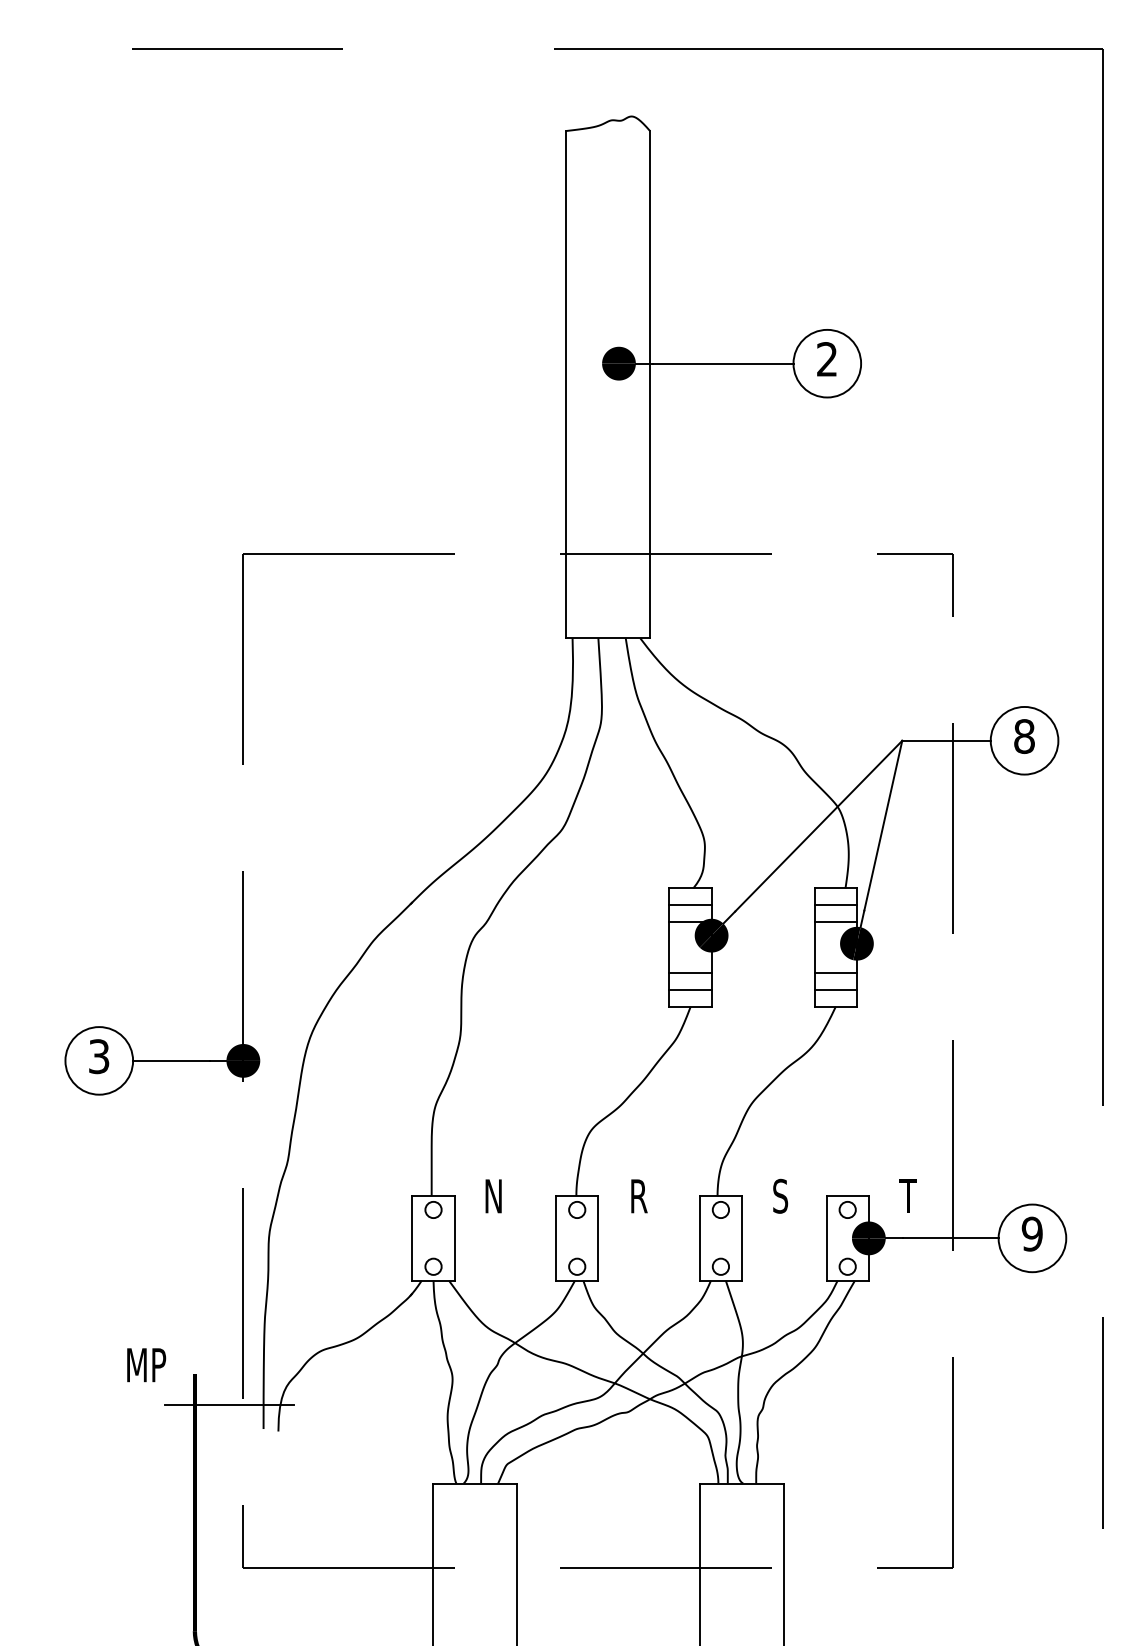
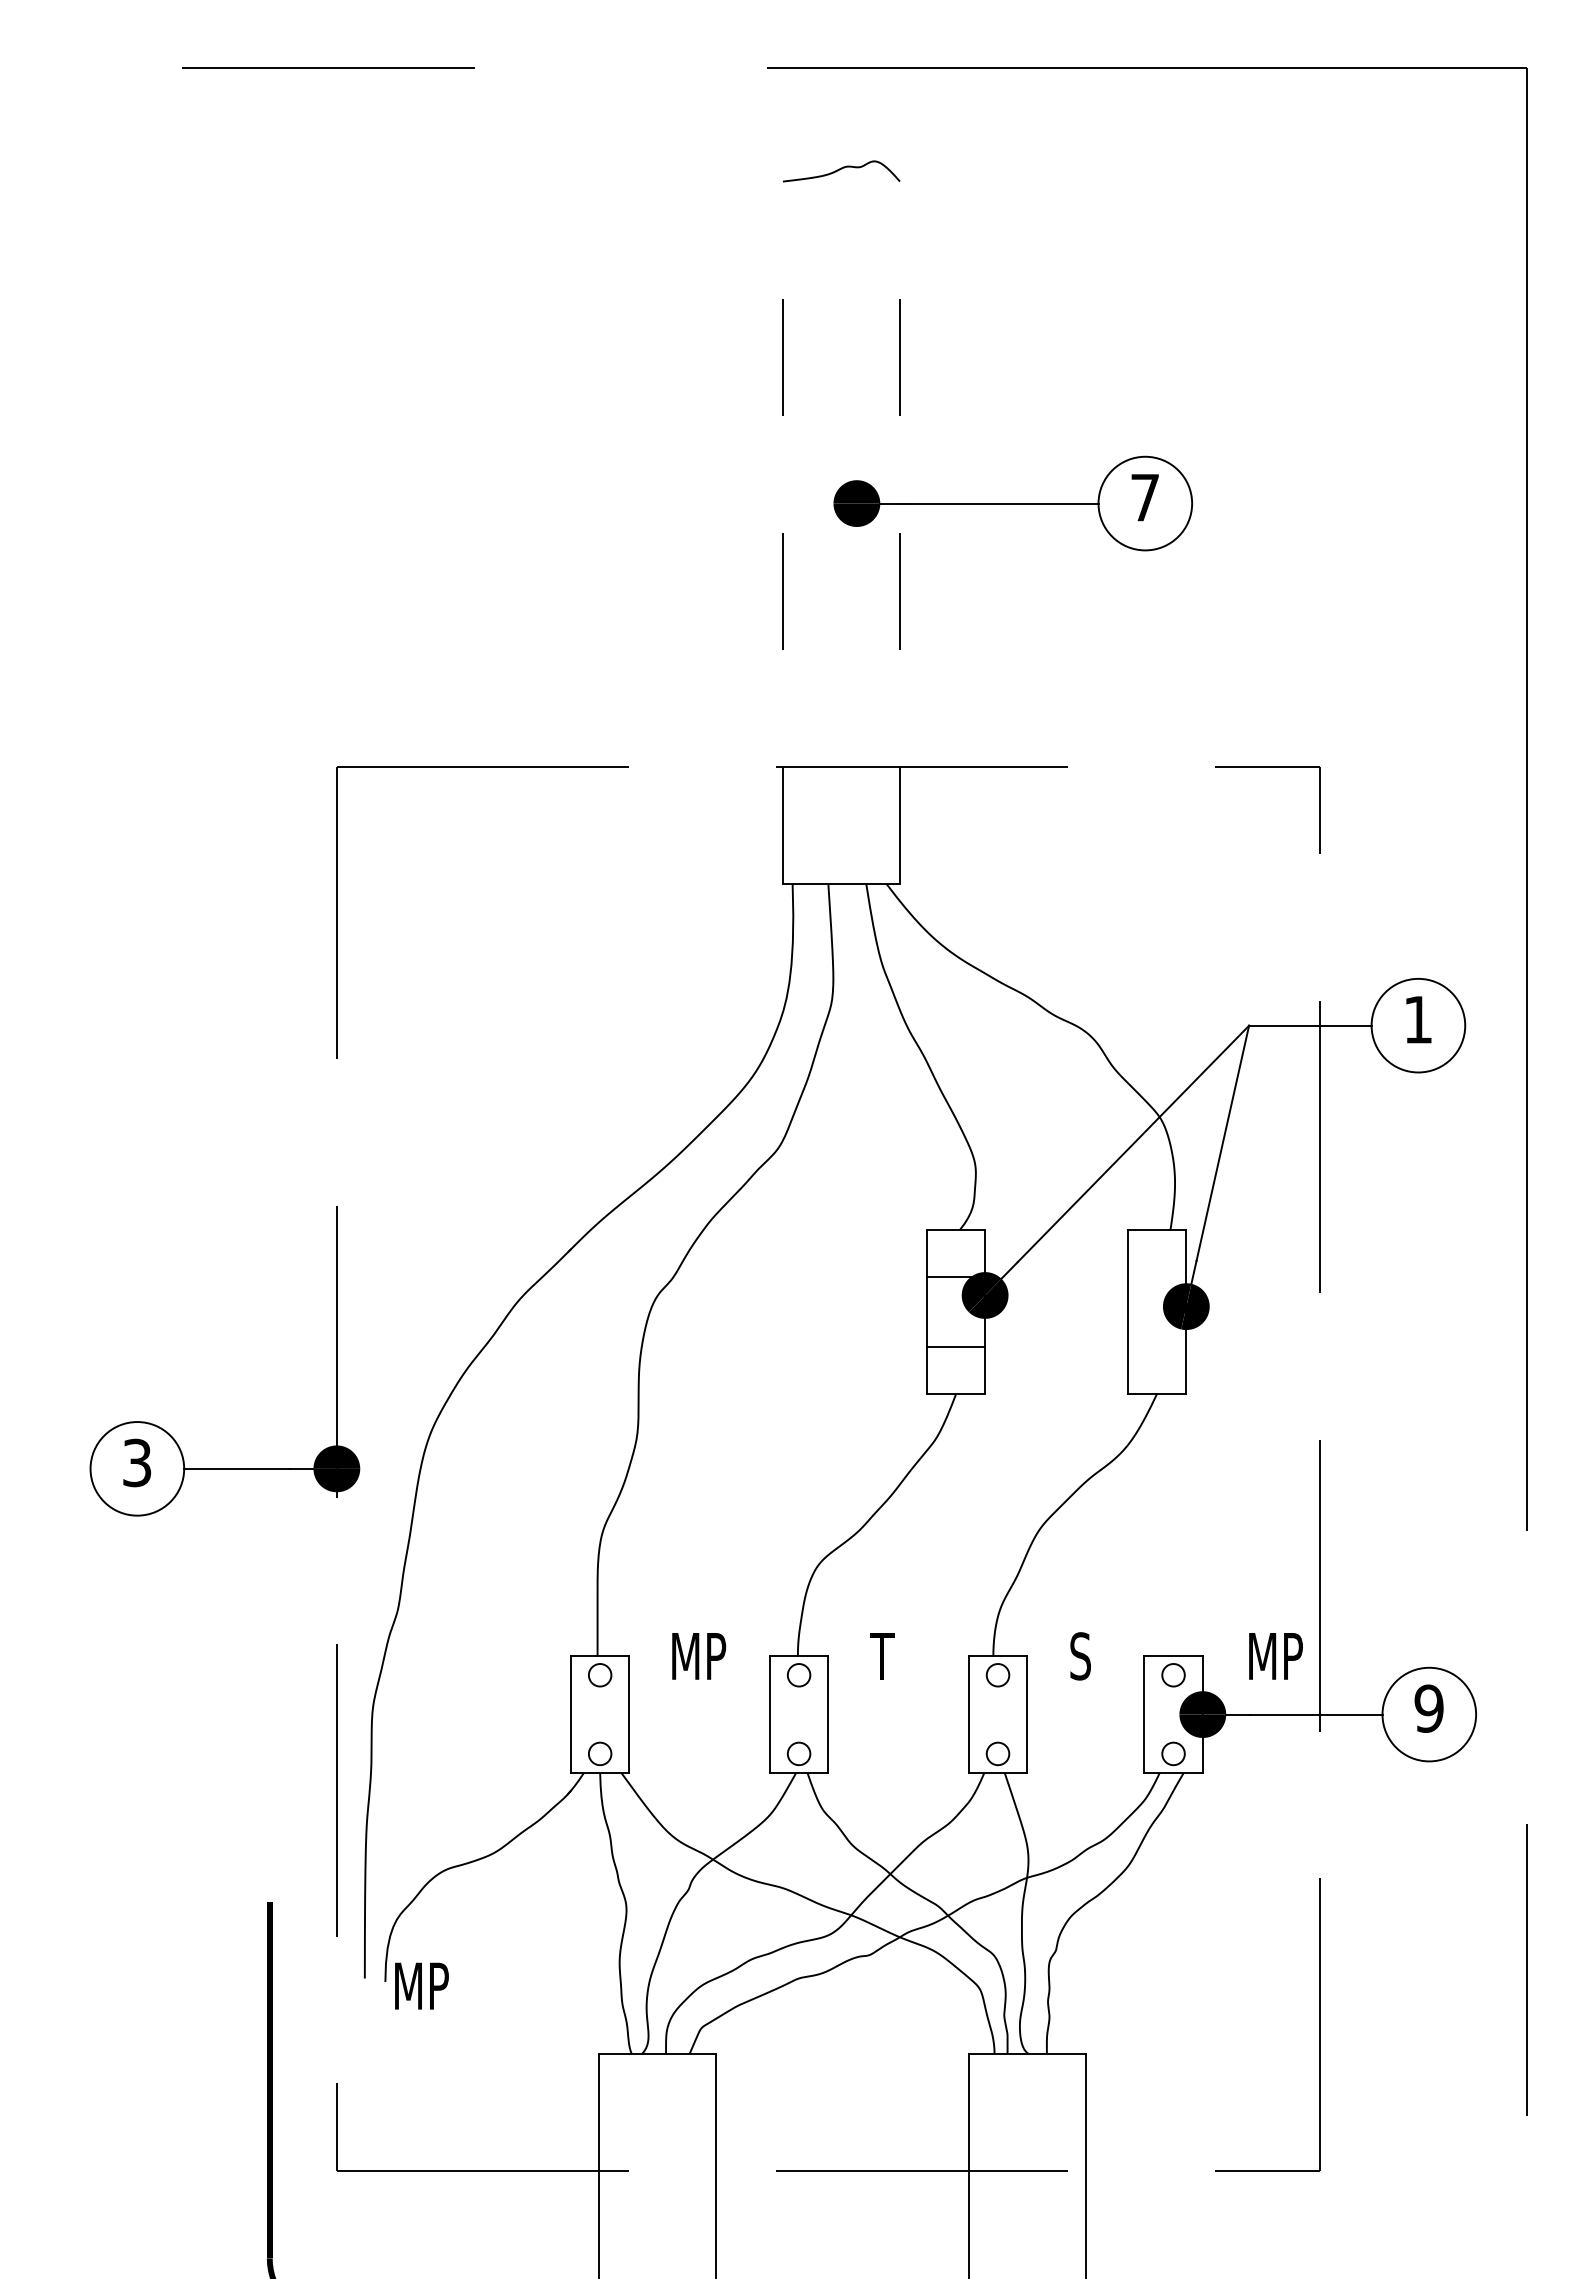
text: (826, 359) -> (1144, 497), 2 -> 7
line: (565, 384) -> (782, 532), solid -> dashed
line: (649, 384) -> (899, 532), solid -> dashed
text: (1024, 736) -> (1418, 1019), 8 -> 1
line: (690, 905) -> (955, 1253), removed
line: (835, 905) -> (1156, 1253), removed
line: (835, 921) -> (1156, 1276), removed
line: (835, 973) -> (1156, 1347), removed
line: (690, 989) -> (955, 1370), removed
line: (835, 989) -> (1156, 1370), removed
text: (506, 1196) -> (701, 1656), N -> MP
text: (638, 1196) -> (883, 1656), R -> T
text: (919, 1196) -> (1273, 1656), T -> MP
text: (146, 1364) -> (421, 1985), moved
line: (229, 1404) -> (317, 1944), removed

